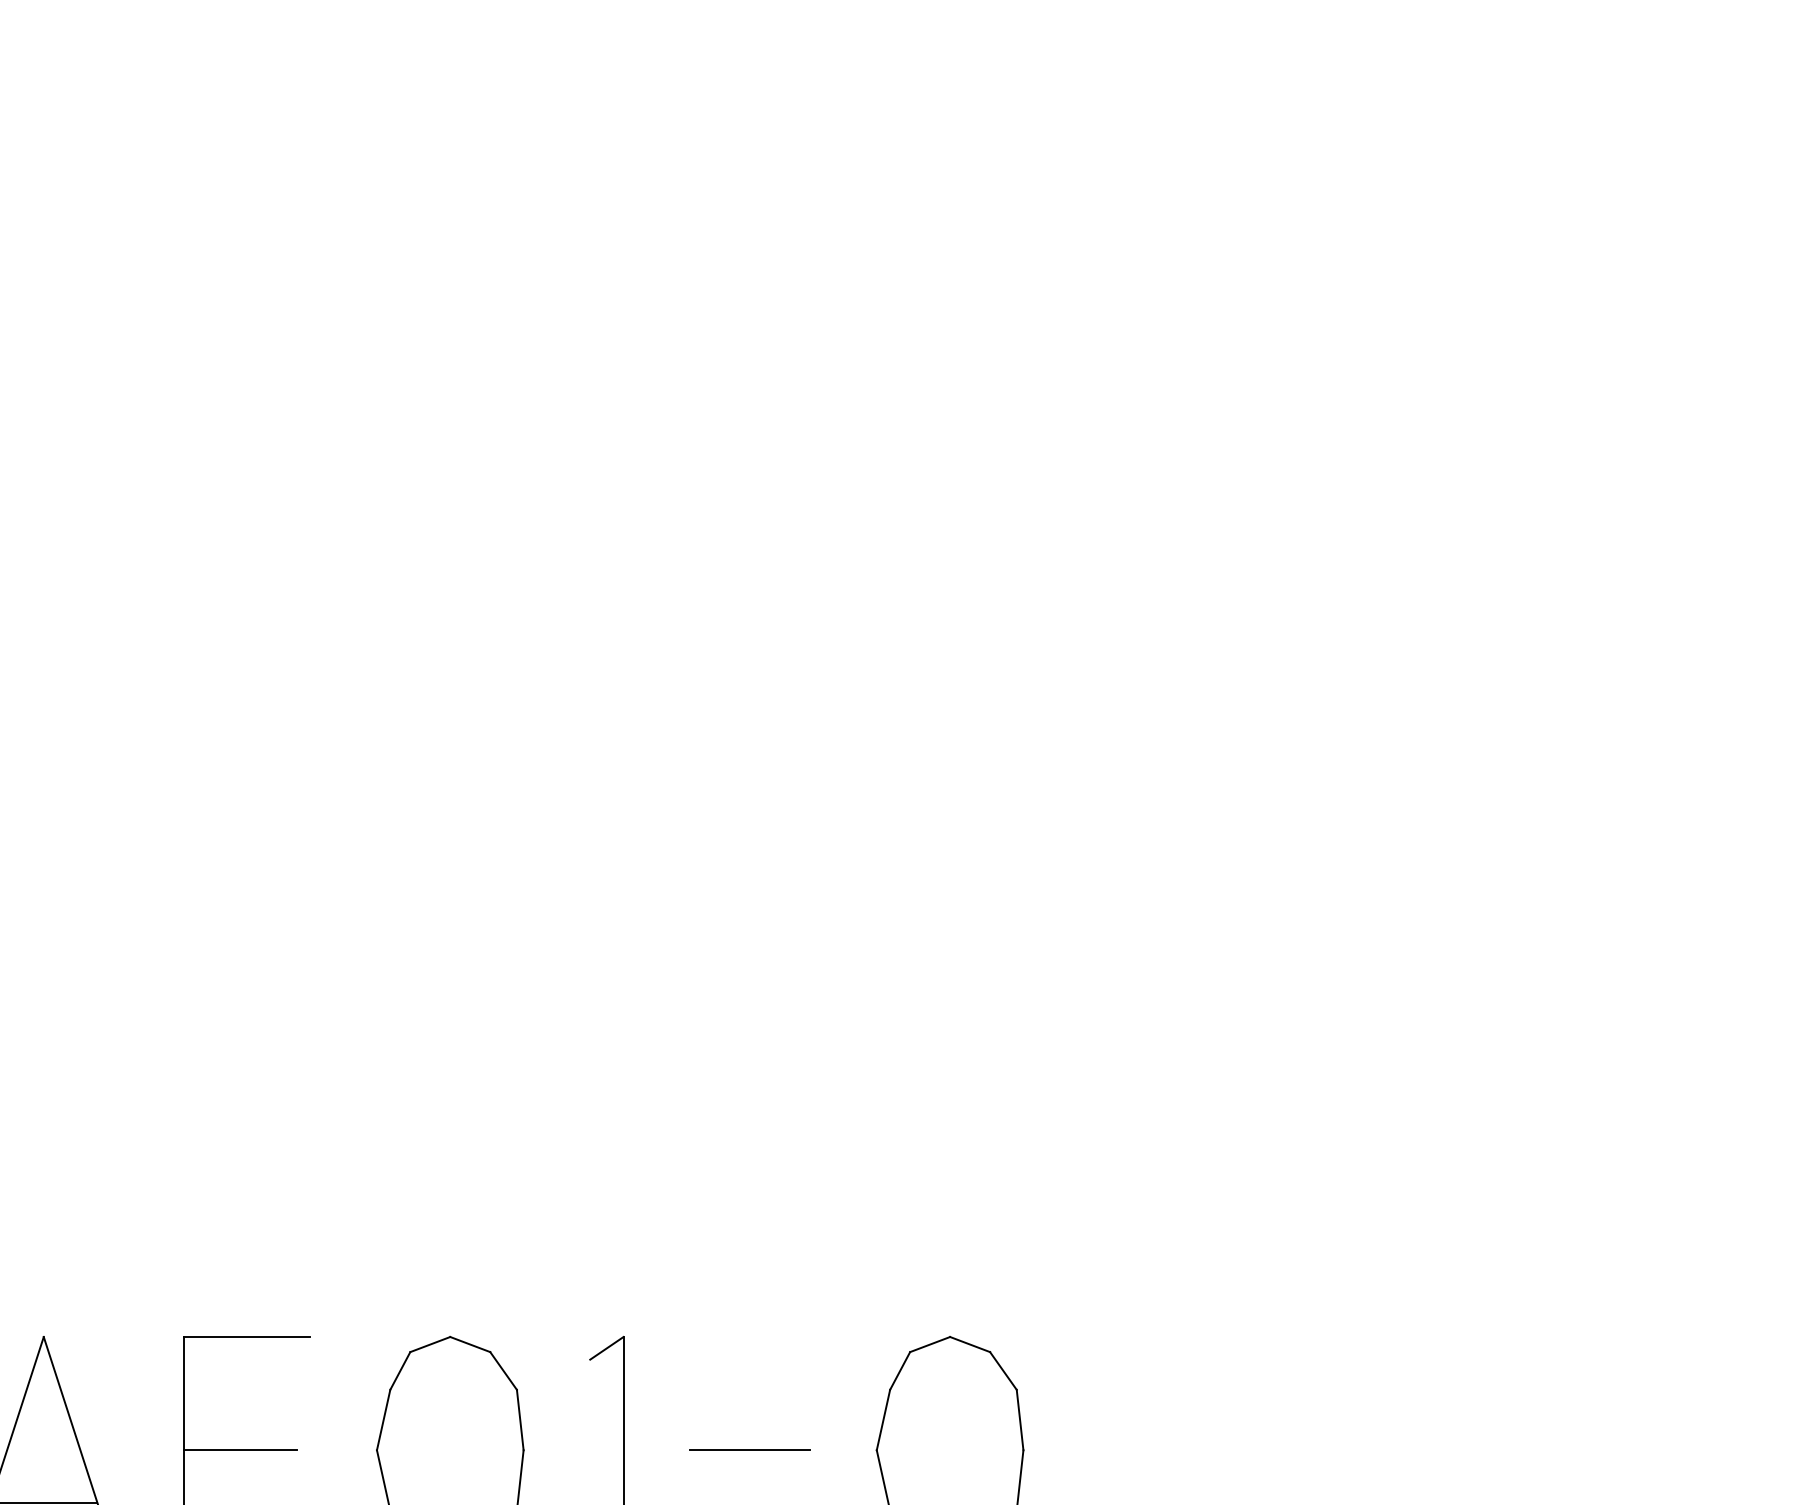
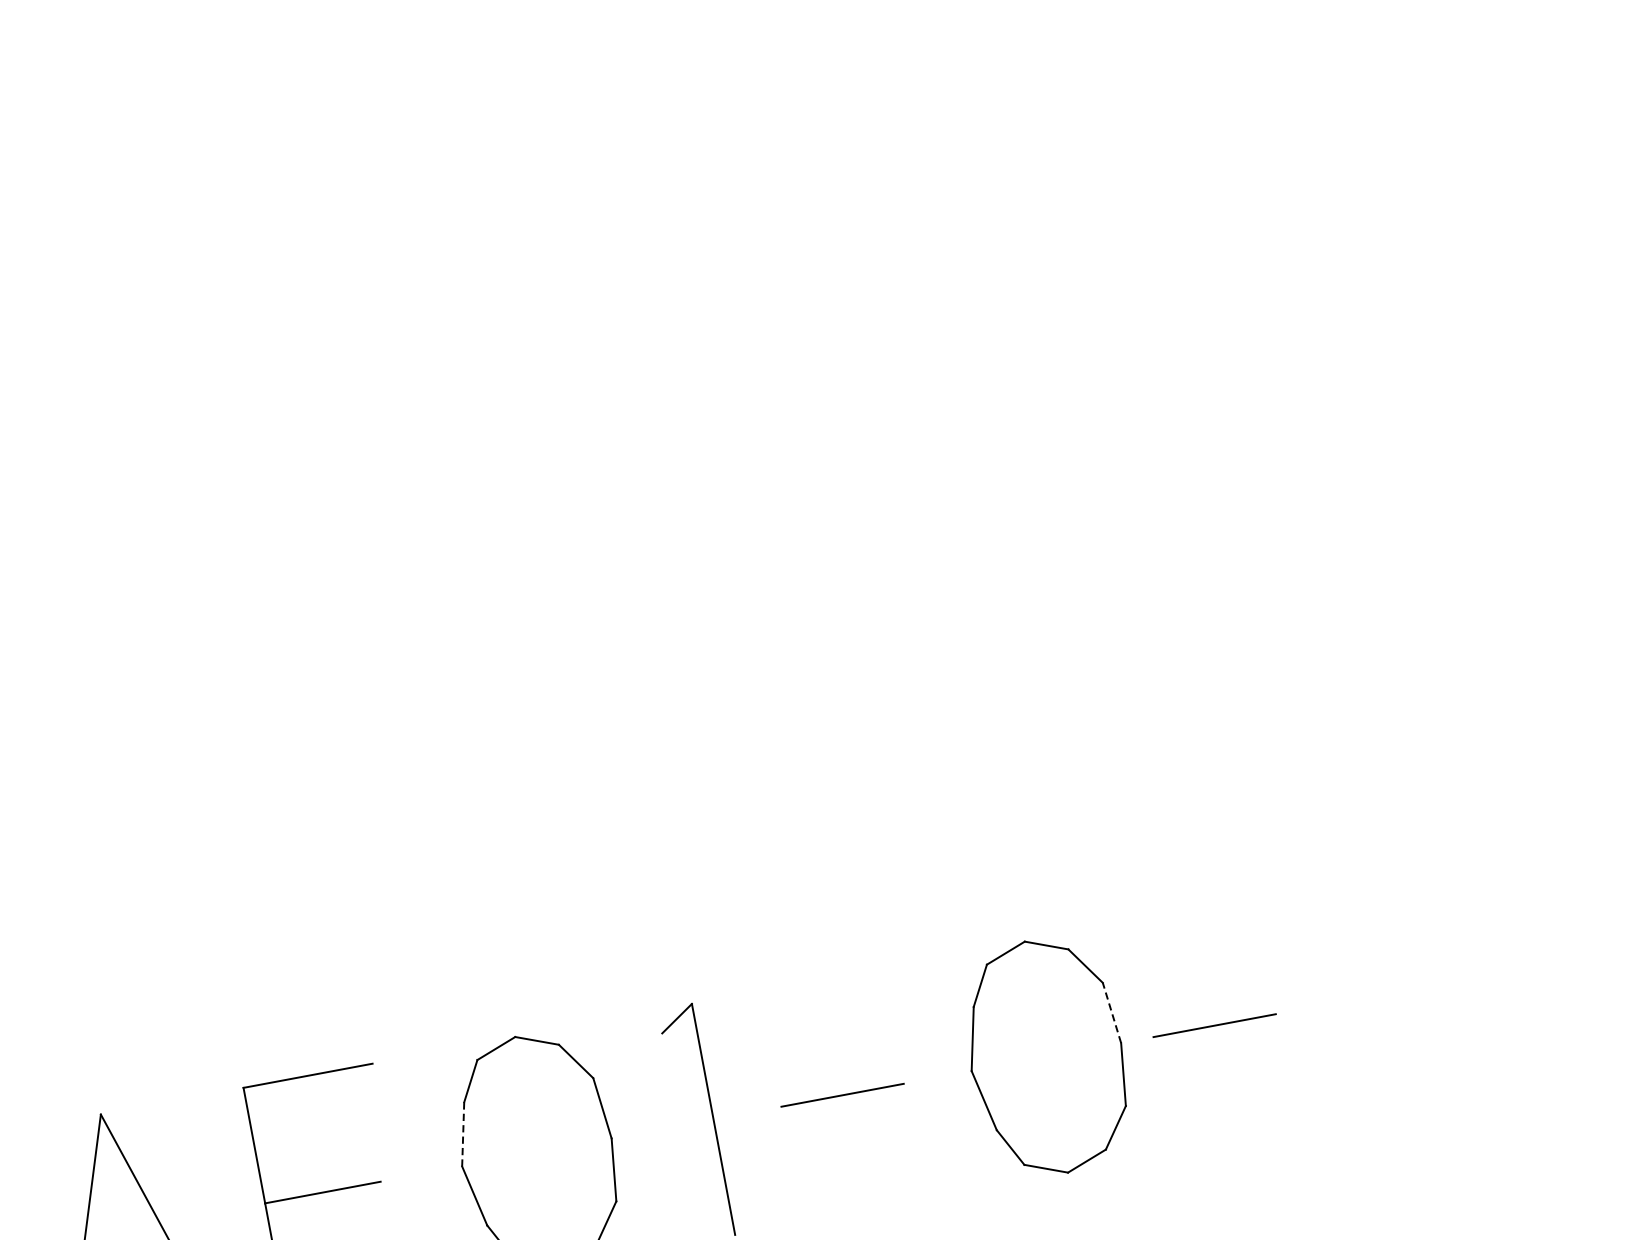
line: (1020, 1419) -> (1112, 1012), solid -> dashed
line: (383, 1420) -> (463, 1134), solid -> dashed
line: (1114, 1449) -> (1213, 1024), added

